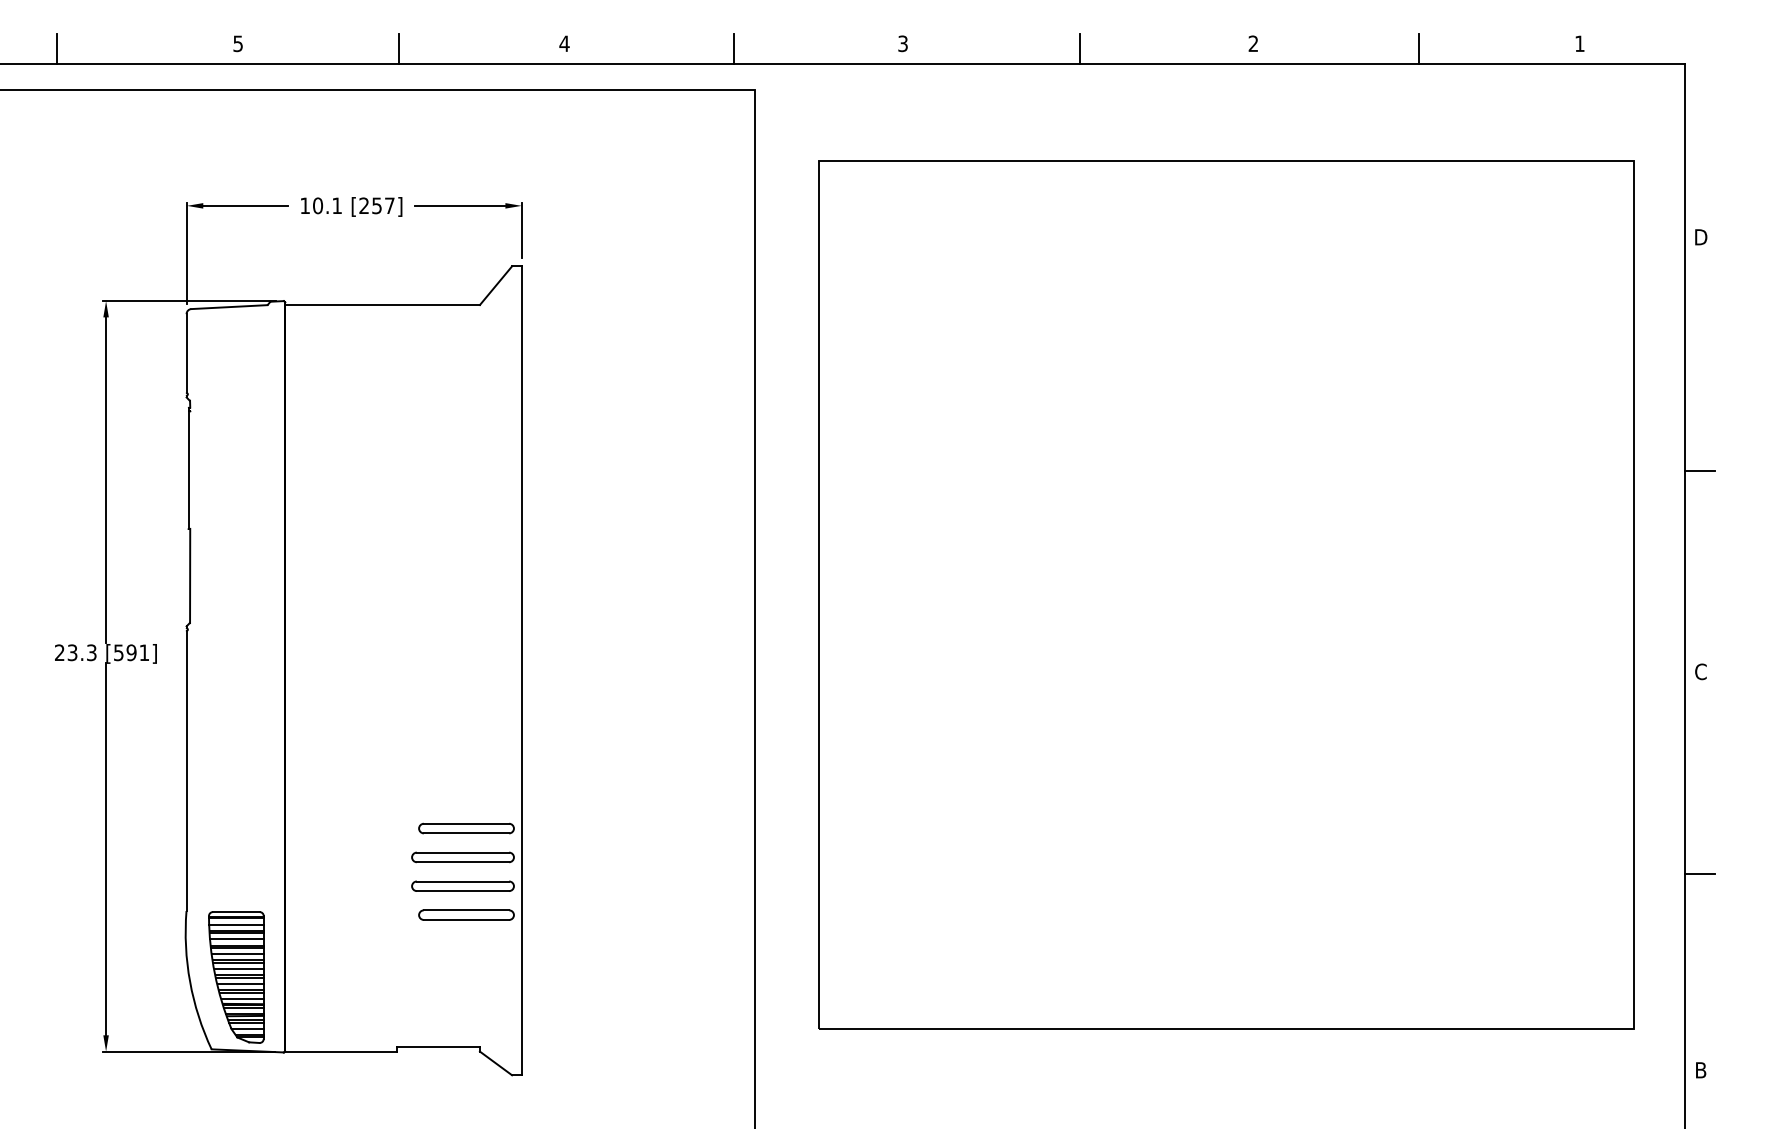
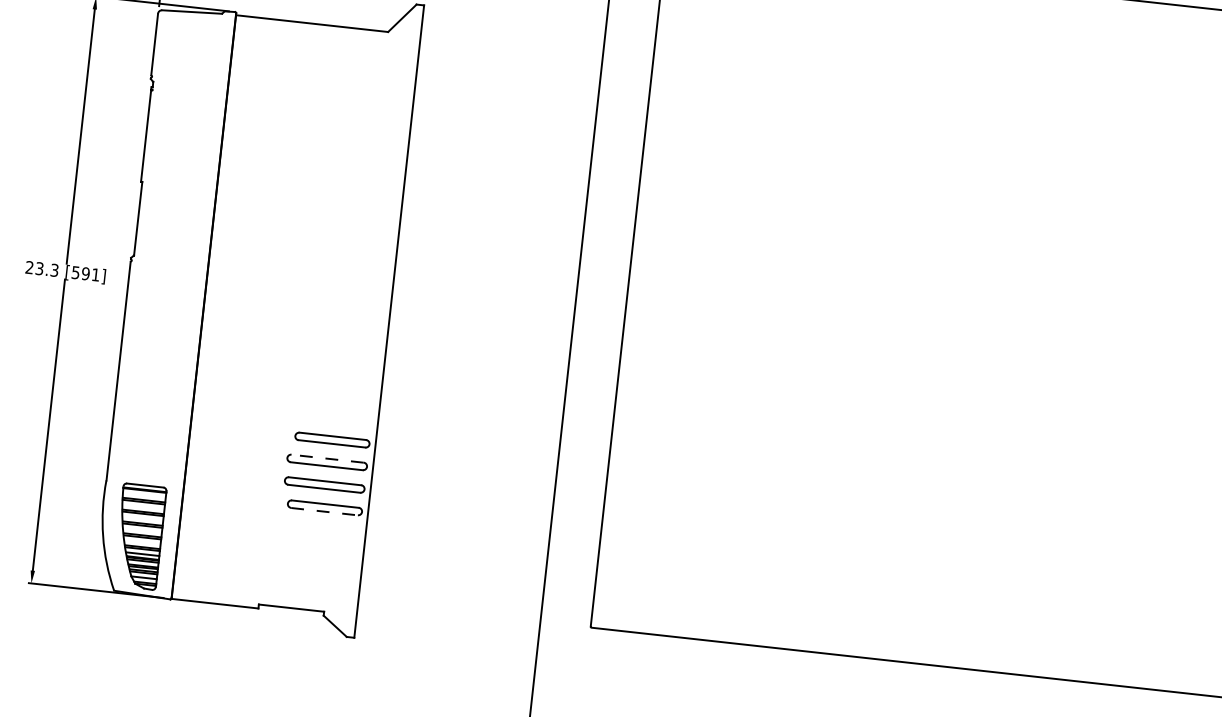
line: (462, 852) -> (327, 458), solid -> dashed
line: (466, 920) -> (324, 512), solid -> dashed
line: (236, 924) -> (144, 495), removed
line: (236, 939) -> (143, 507), removed
line: (237, 954) -> (142, 518), removed
line: (238, 969) -> (142, 530), removed
line: (240, 984) -> (142, 542), removed

